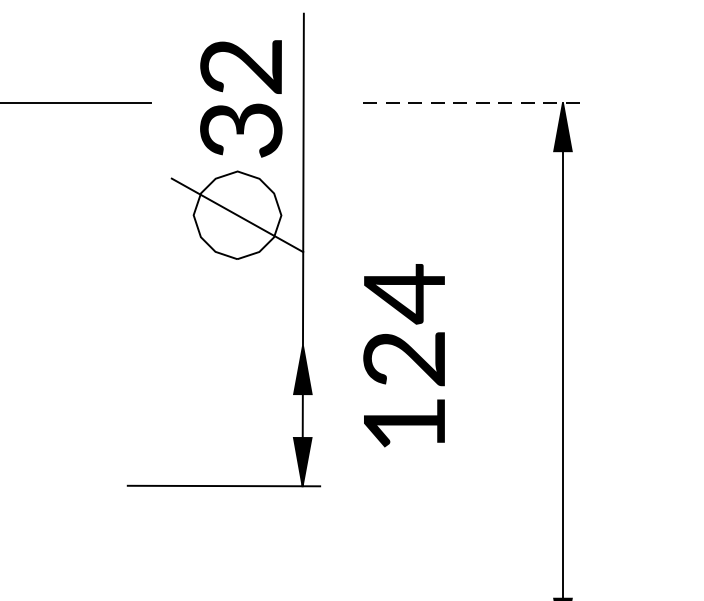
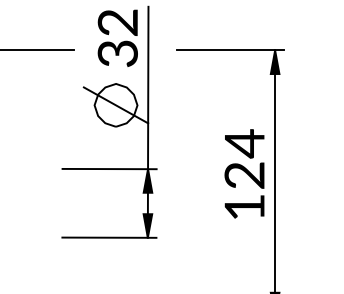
text: (240, 96) -> (117, 37), moved
line: (473, 103) -> (231, 50), dashed -> solid
line: (224, 344) -> (109, 168), added
text: (404, 354) -> (244, 173), moved

